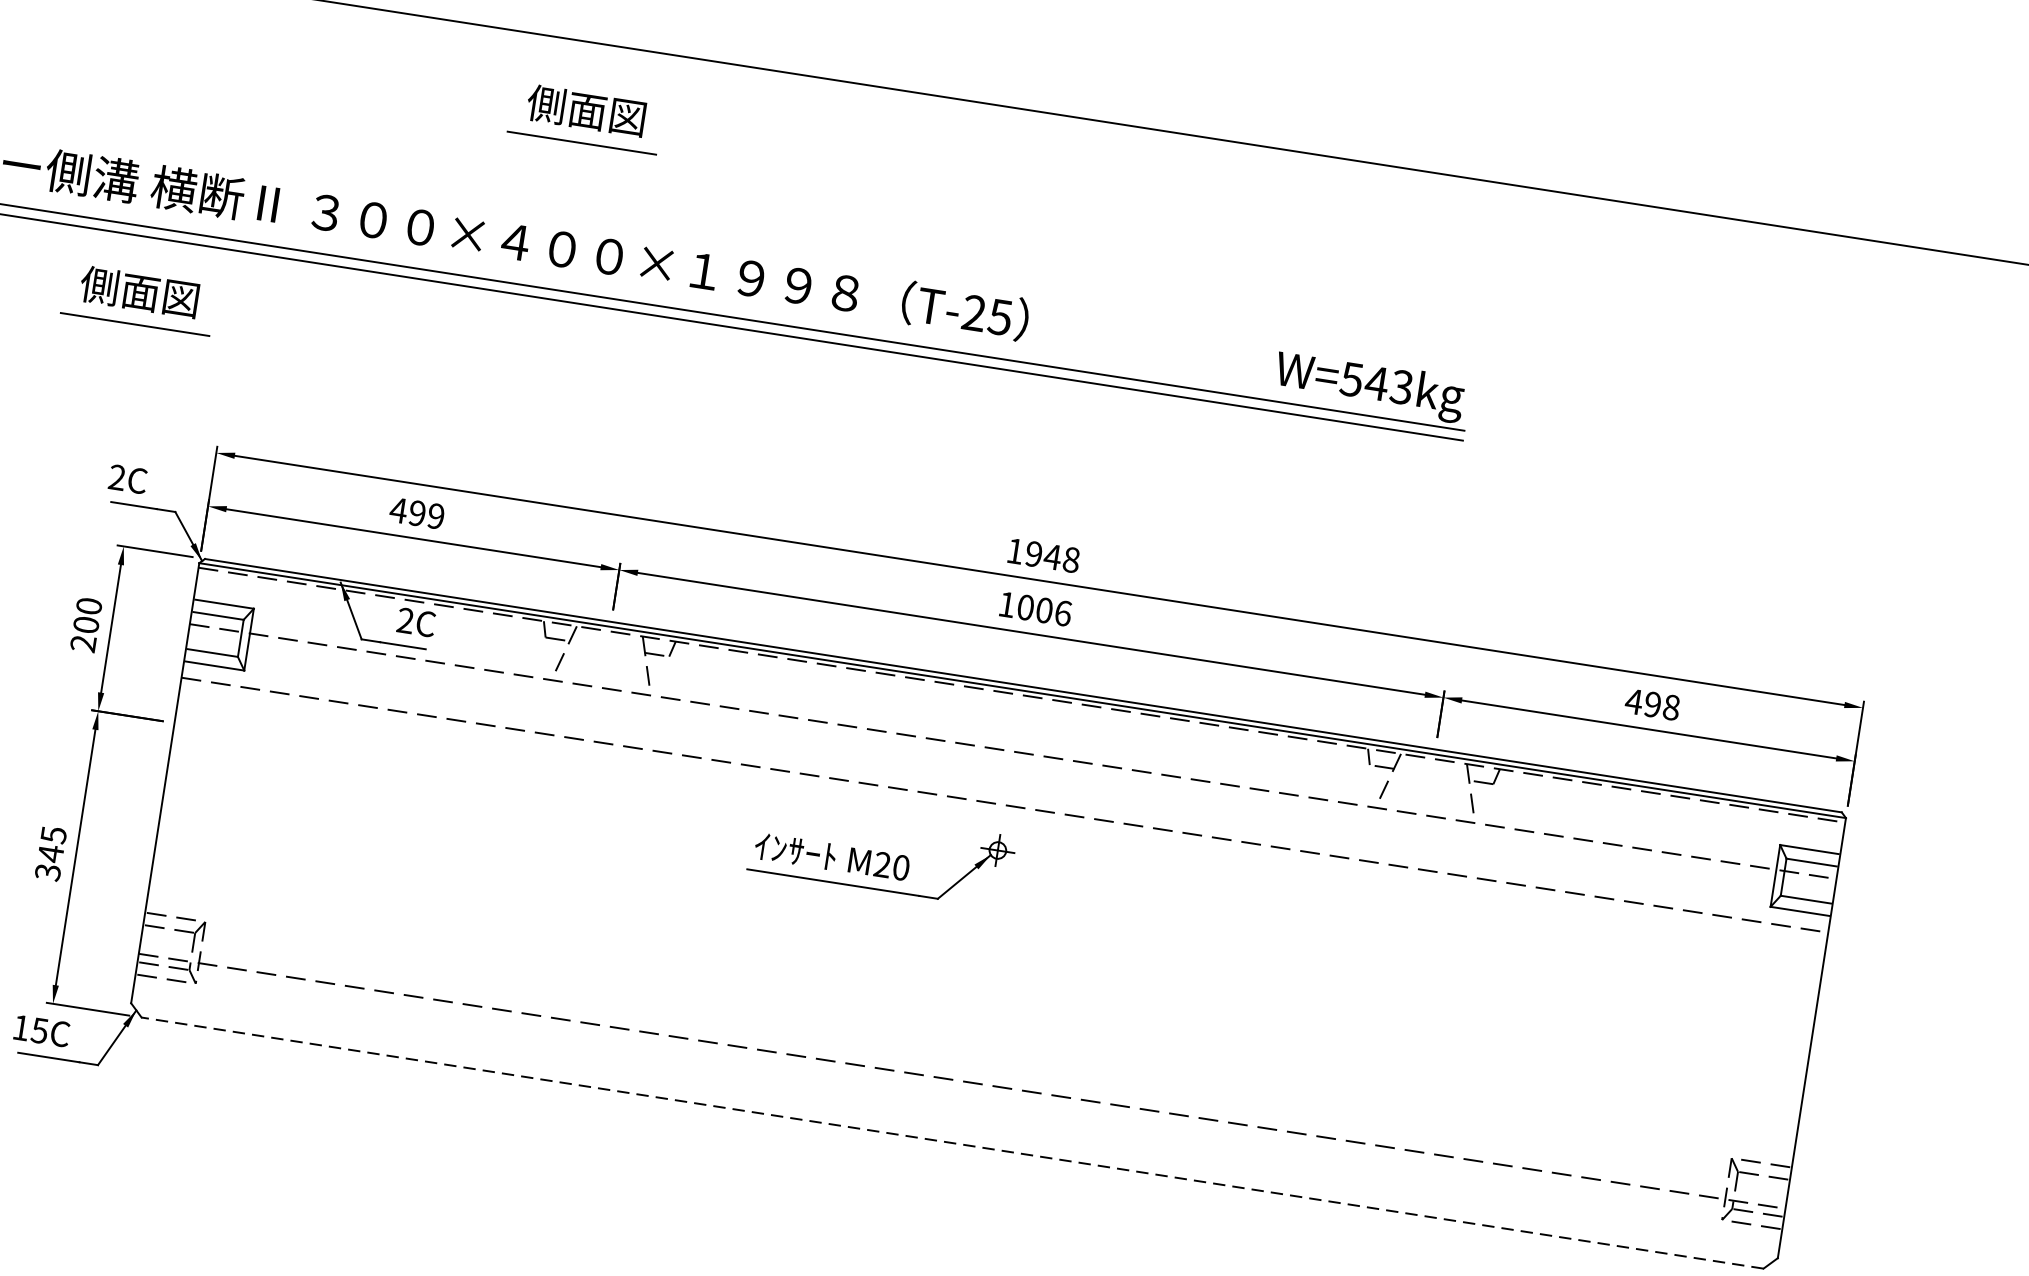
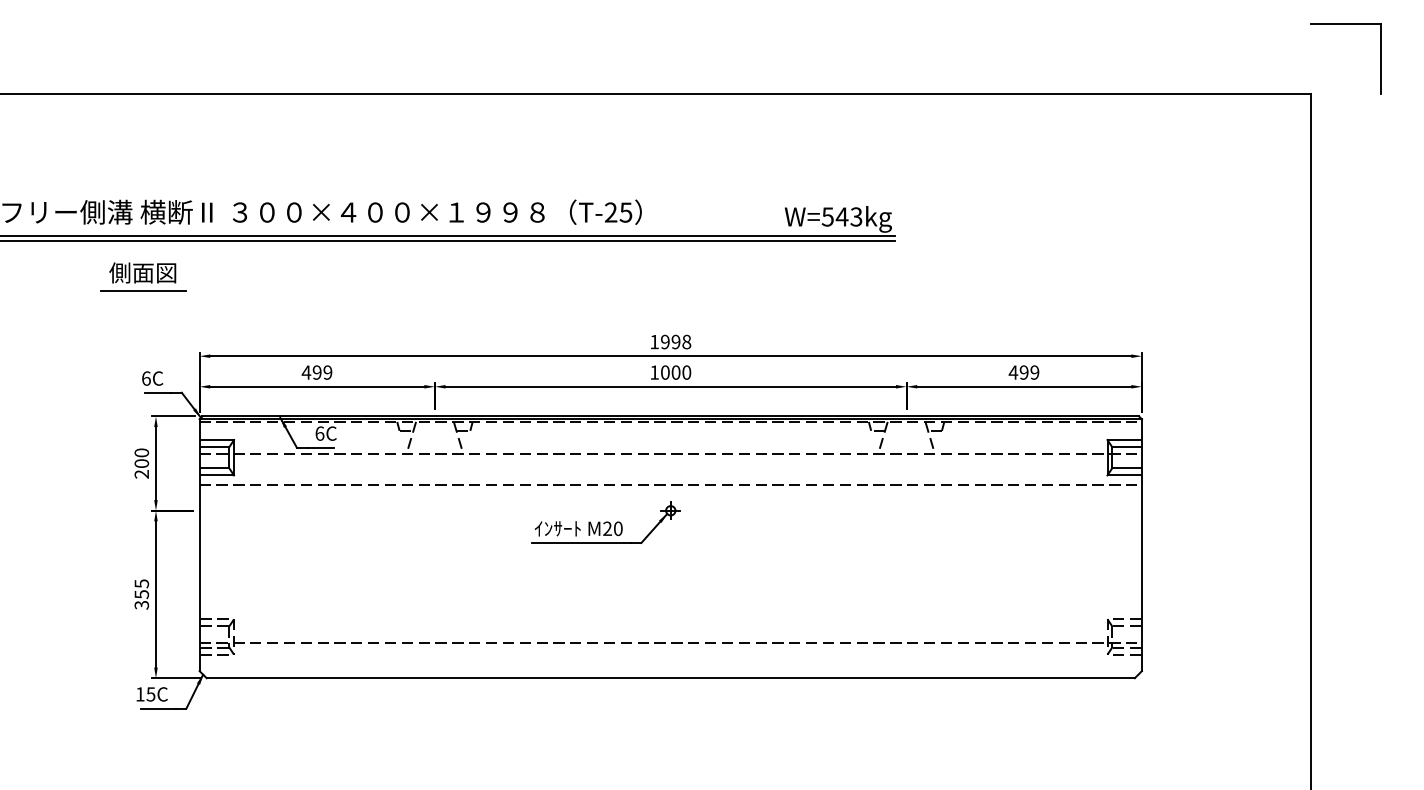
part: (586, 117) -> (377, 136), removed
text: (117, 477) -> (146, 378), 2C -> 6C
text: (1051, 555) -> (675, 341), 1948 -> 1998
text: (1062, 613) -> (686, 372), 1006 -> 1000
text: (404, 620) -> (319, 433), 2C -> 6C
text: (1670, 707) -> (1034, 372), 498 -> 499
text: (50, 853) -> (141, 594), 345 -> 355
line: (952, 1143) -> (670, 678), dashed -> solid

